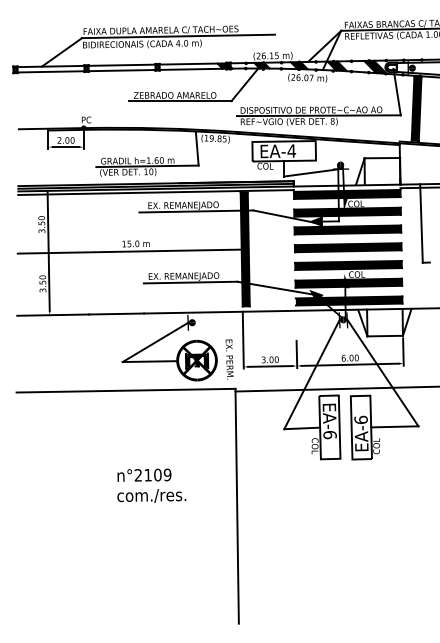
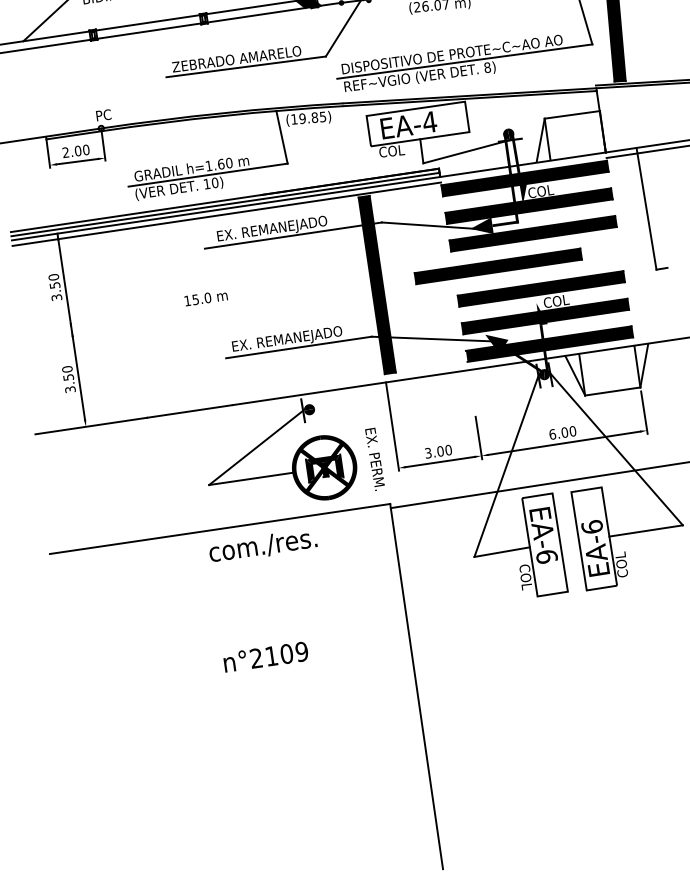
part: (348, 247) -> (498, 265), moved
line: (129, 251) -> (197, 311), removed
text: (151, 495) -> (262, 545), moved

